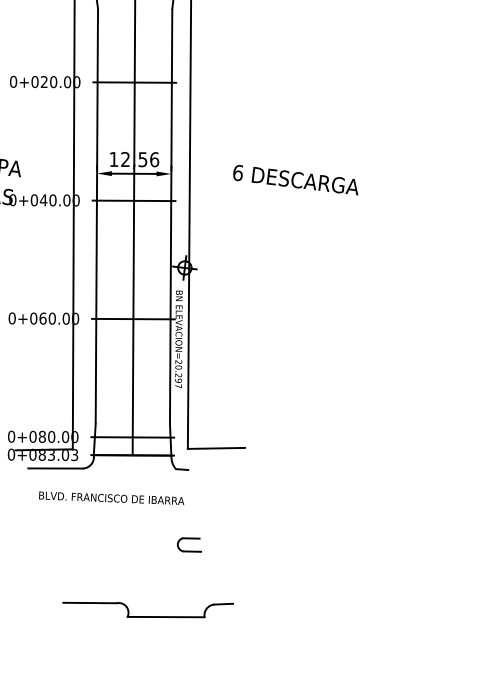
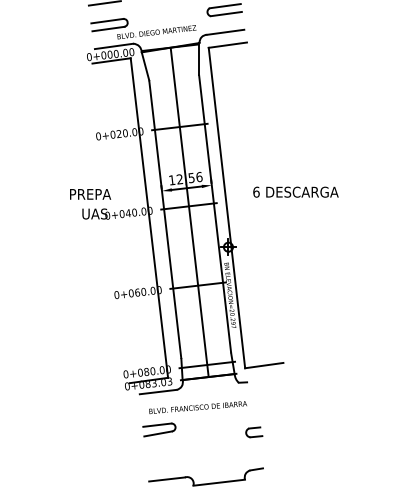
text: (295, 178) -> (295, 191), moved
part: (51, 523) -> (159, 429), added
part: (145, 615) -> (205, 483), moved

